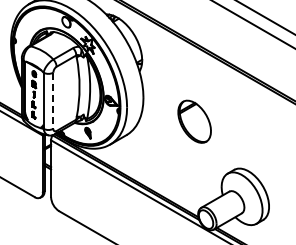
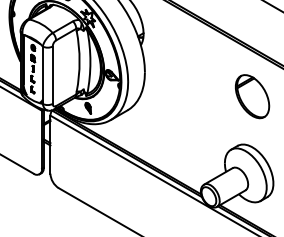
line: (53, 101) -> (52, 75), dashed -> solid
part: (194, 121) -> (252, 96), moved

